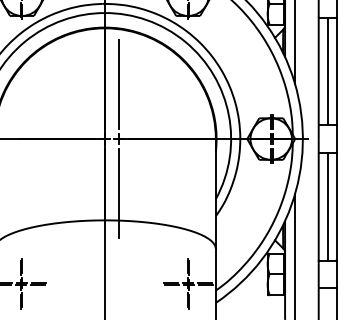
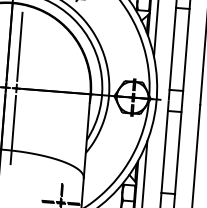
line: (327, 71) -> (179, 49), removed
line: (327, 206) -> (171, 152), removed

